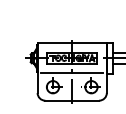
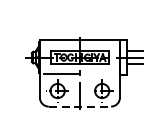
line: (88, 72) -> (98, 74), removed
line: (72, 100) -> (80, 106), solid -> dashed

